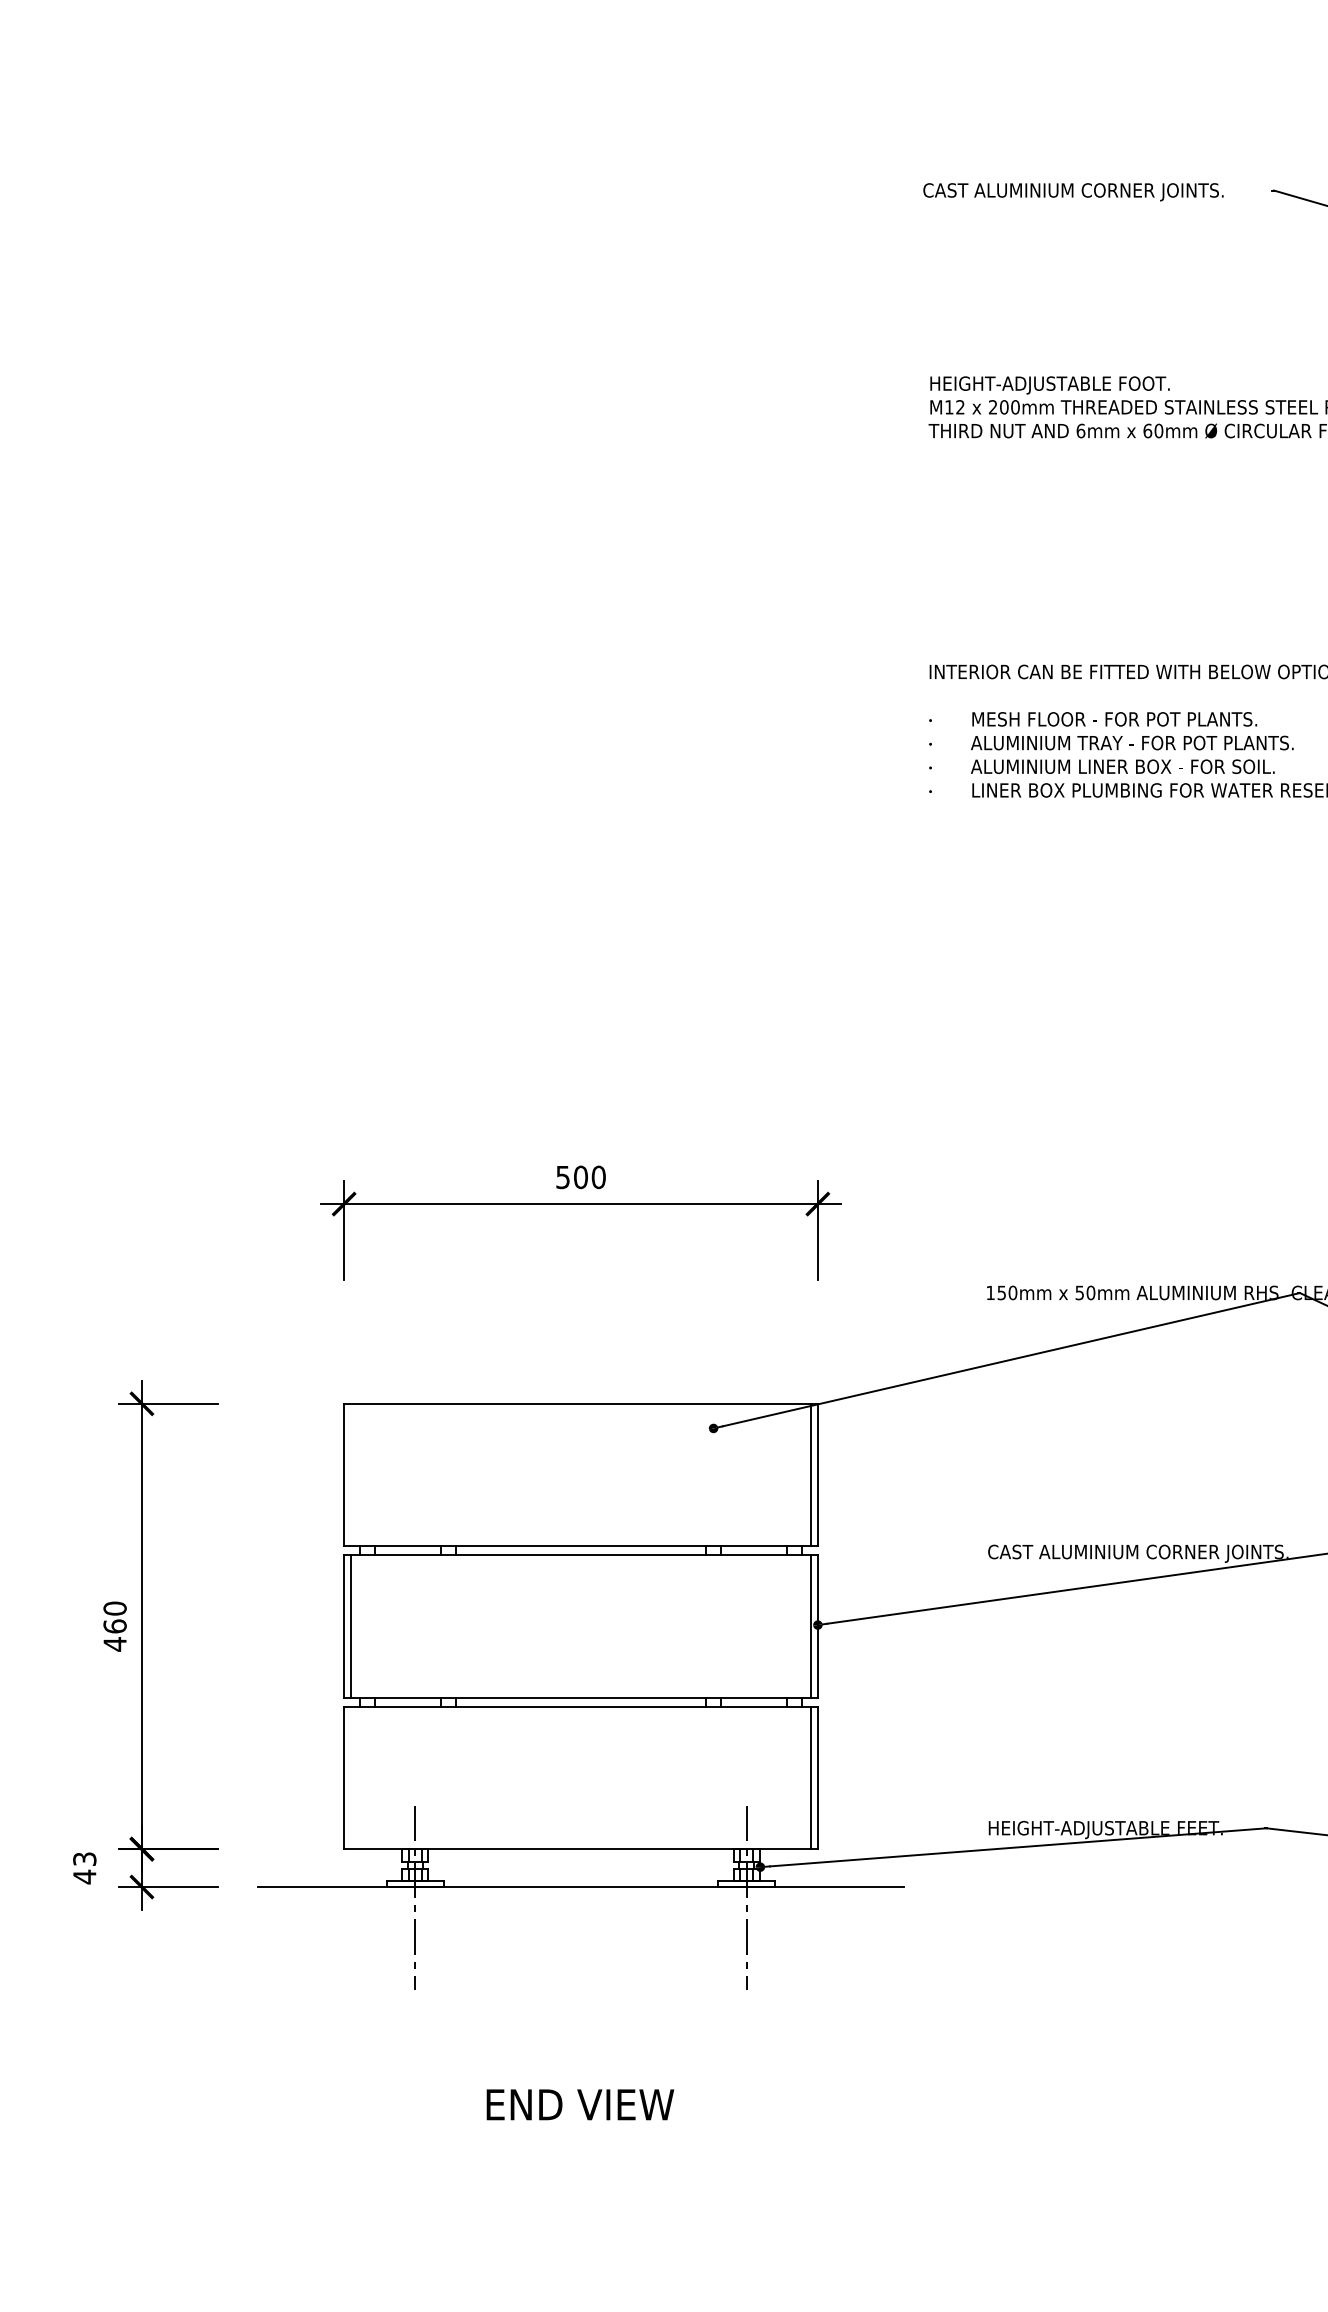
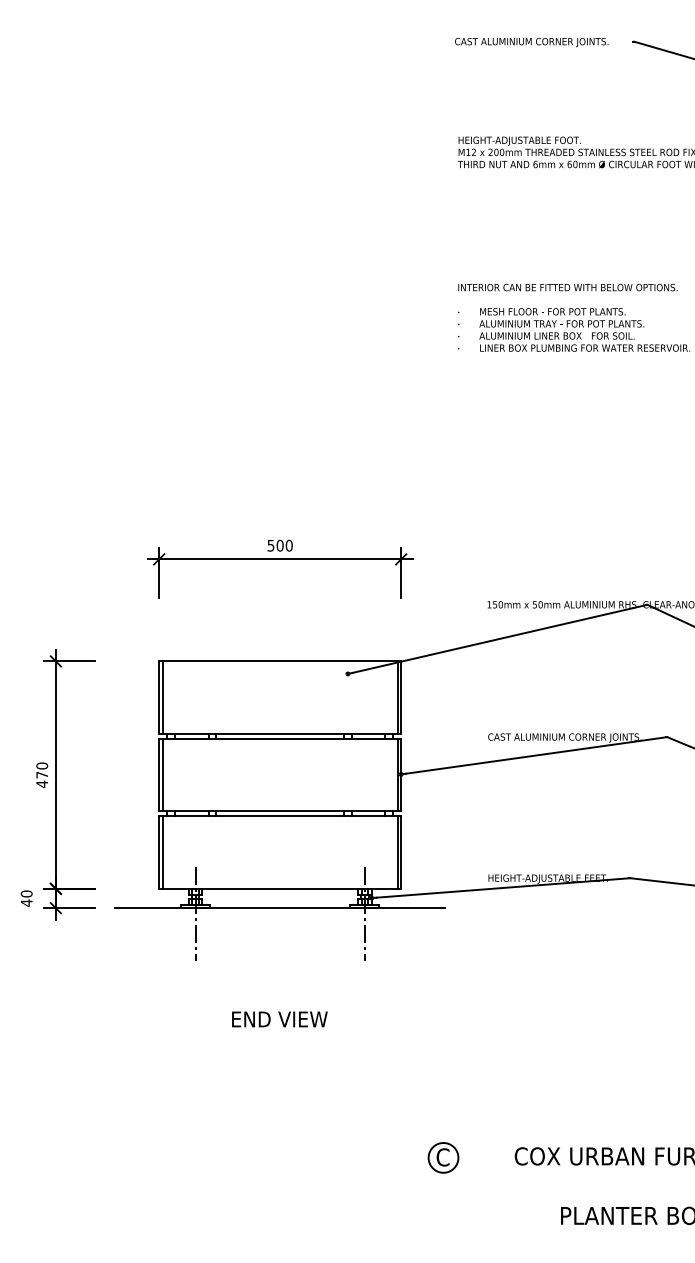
line: (350, 1474) -> (162, 697), added
text: (115, 1625) -> (42, 774), 460 -> 470
line: (350, 1777) -> (162, 852), added
text: (84, 1858) -> (26, 893), 43 -> 40

